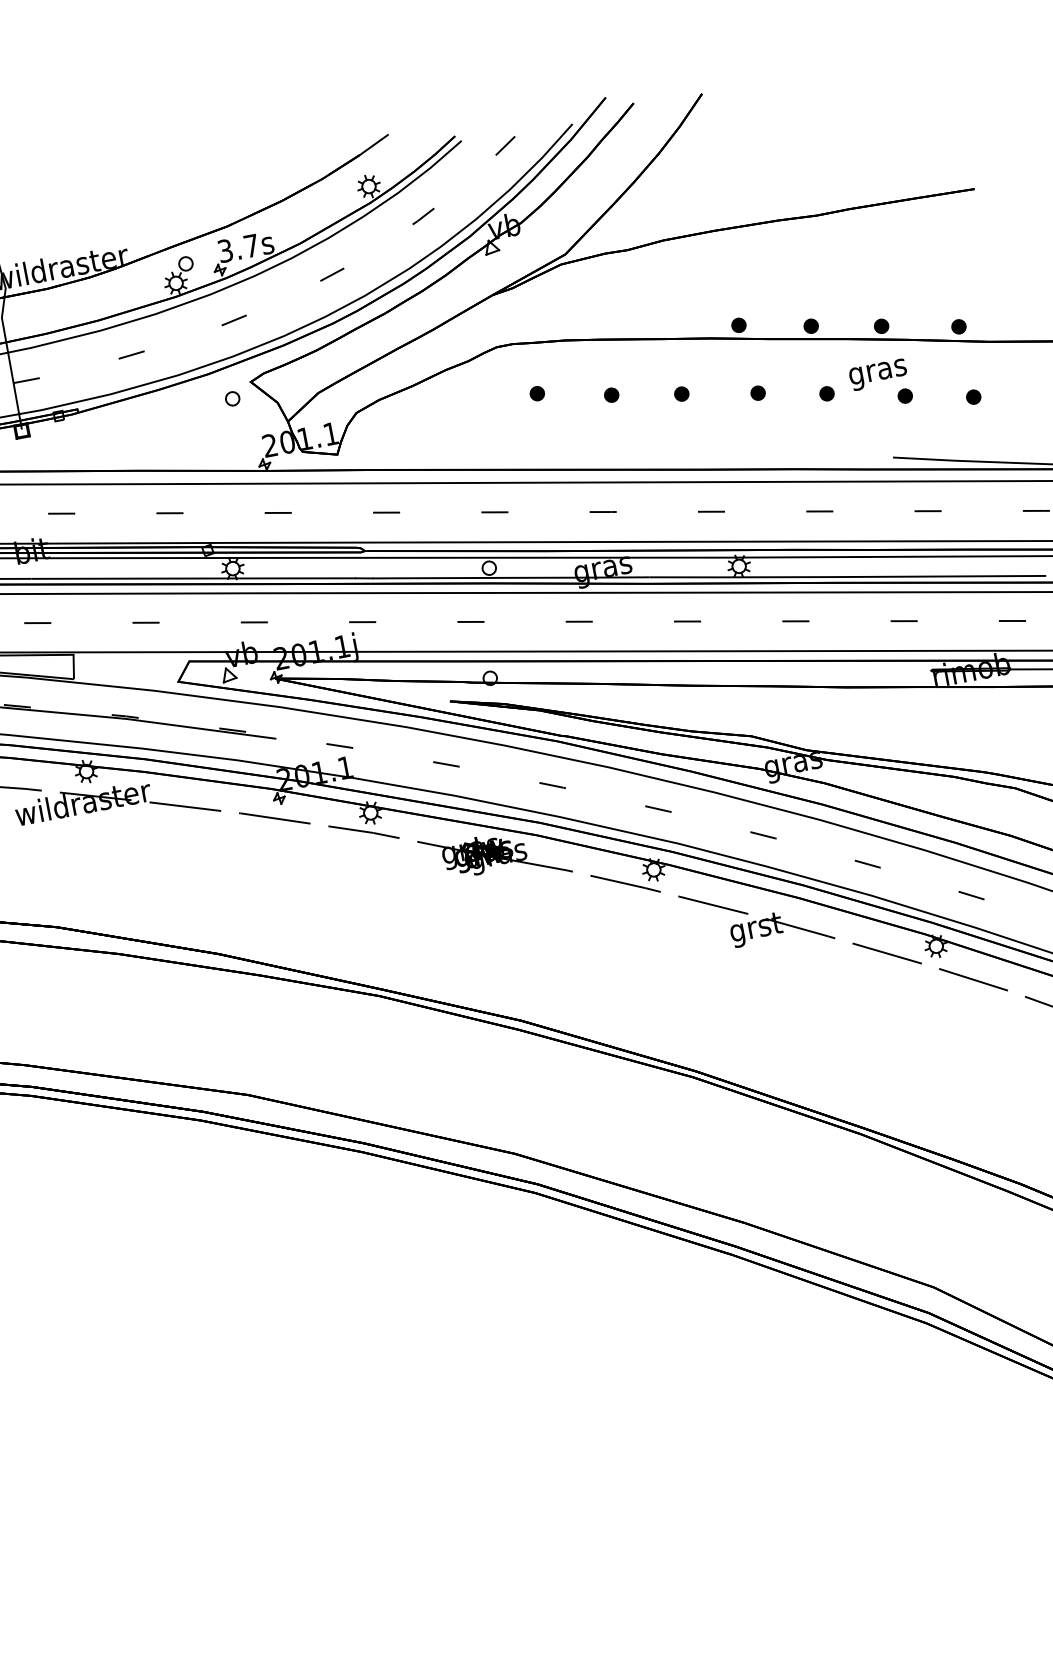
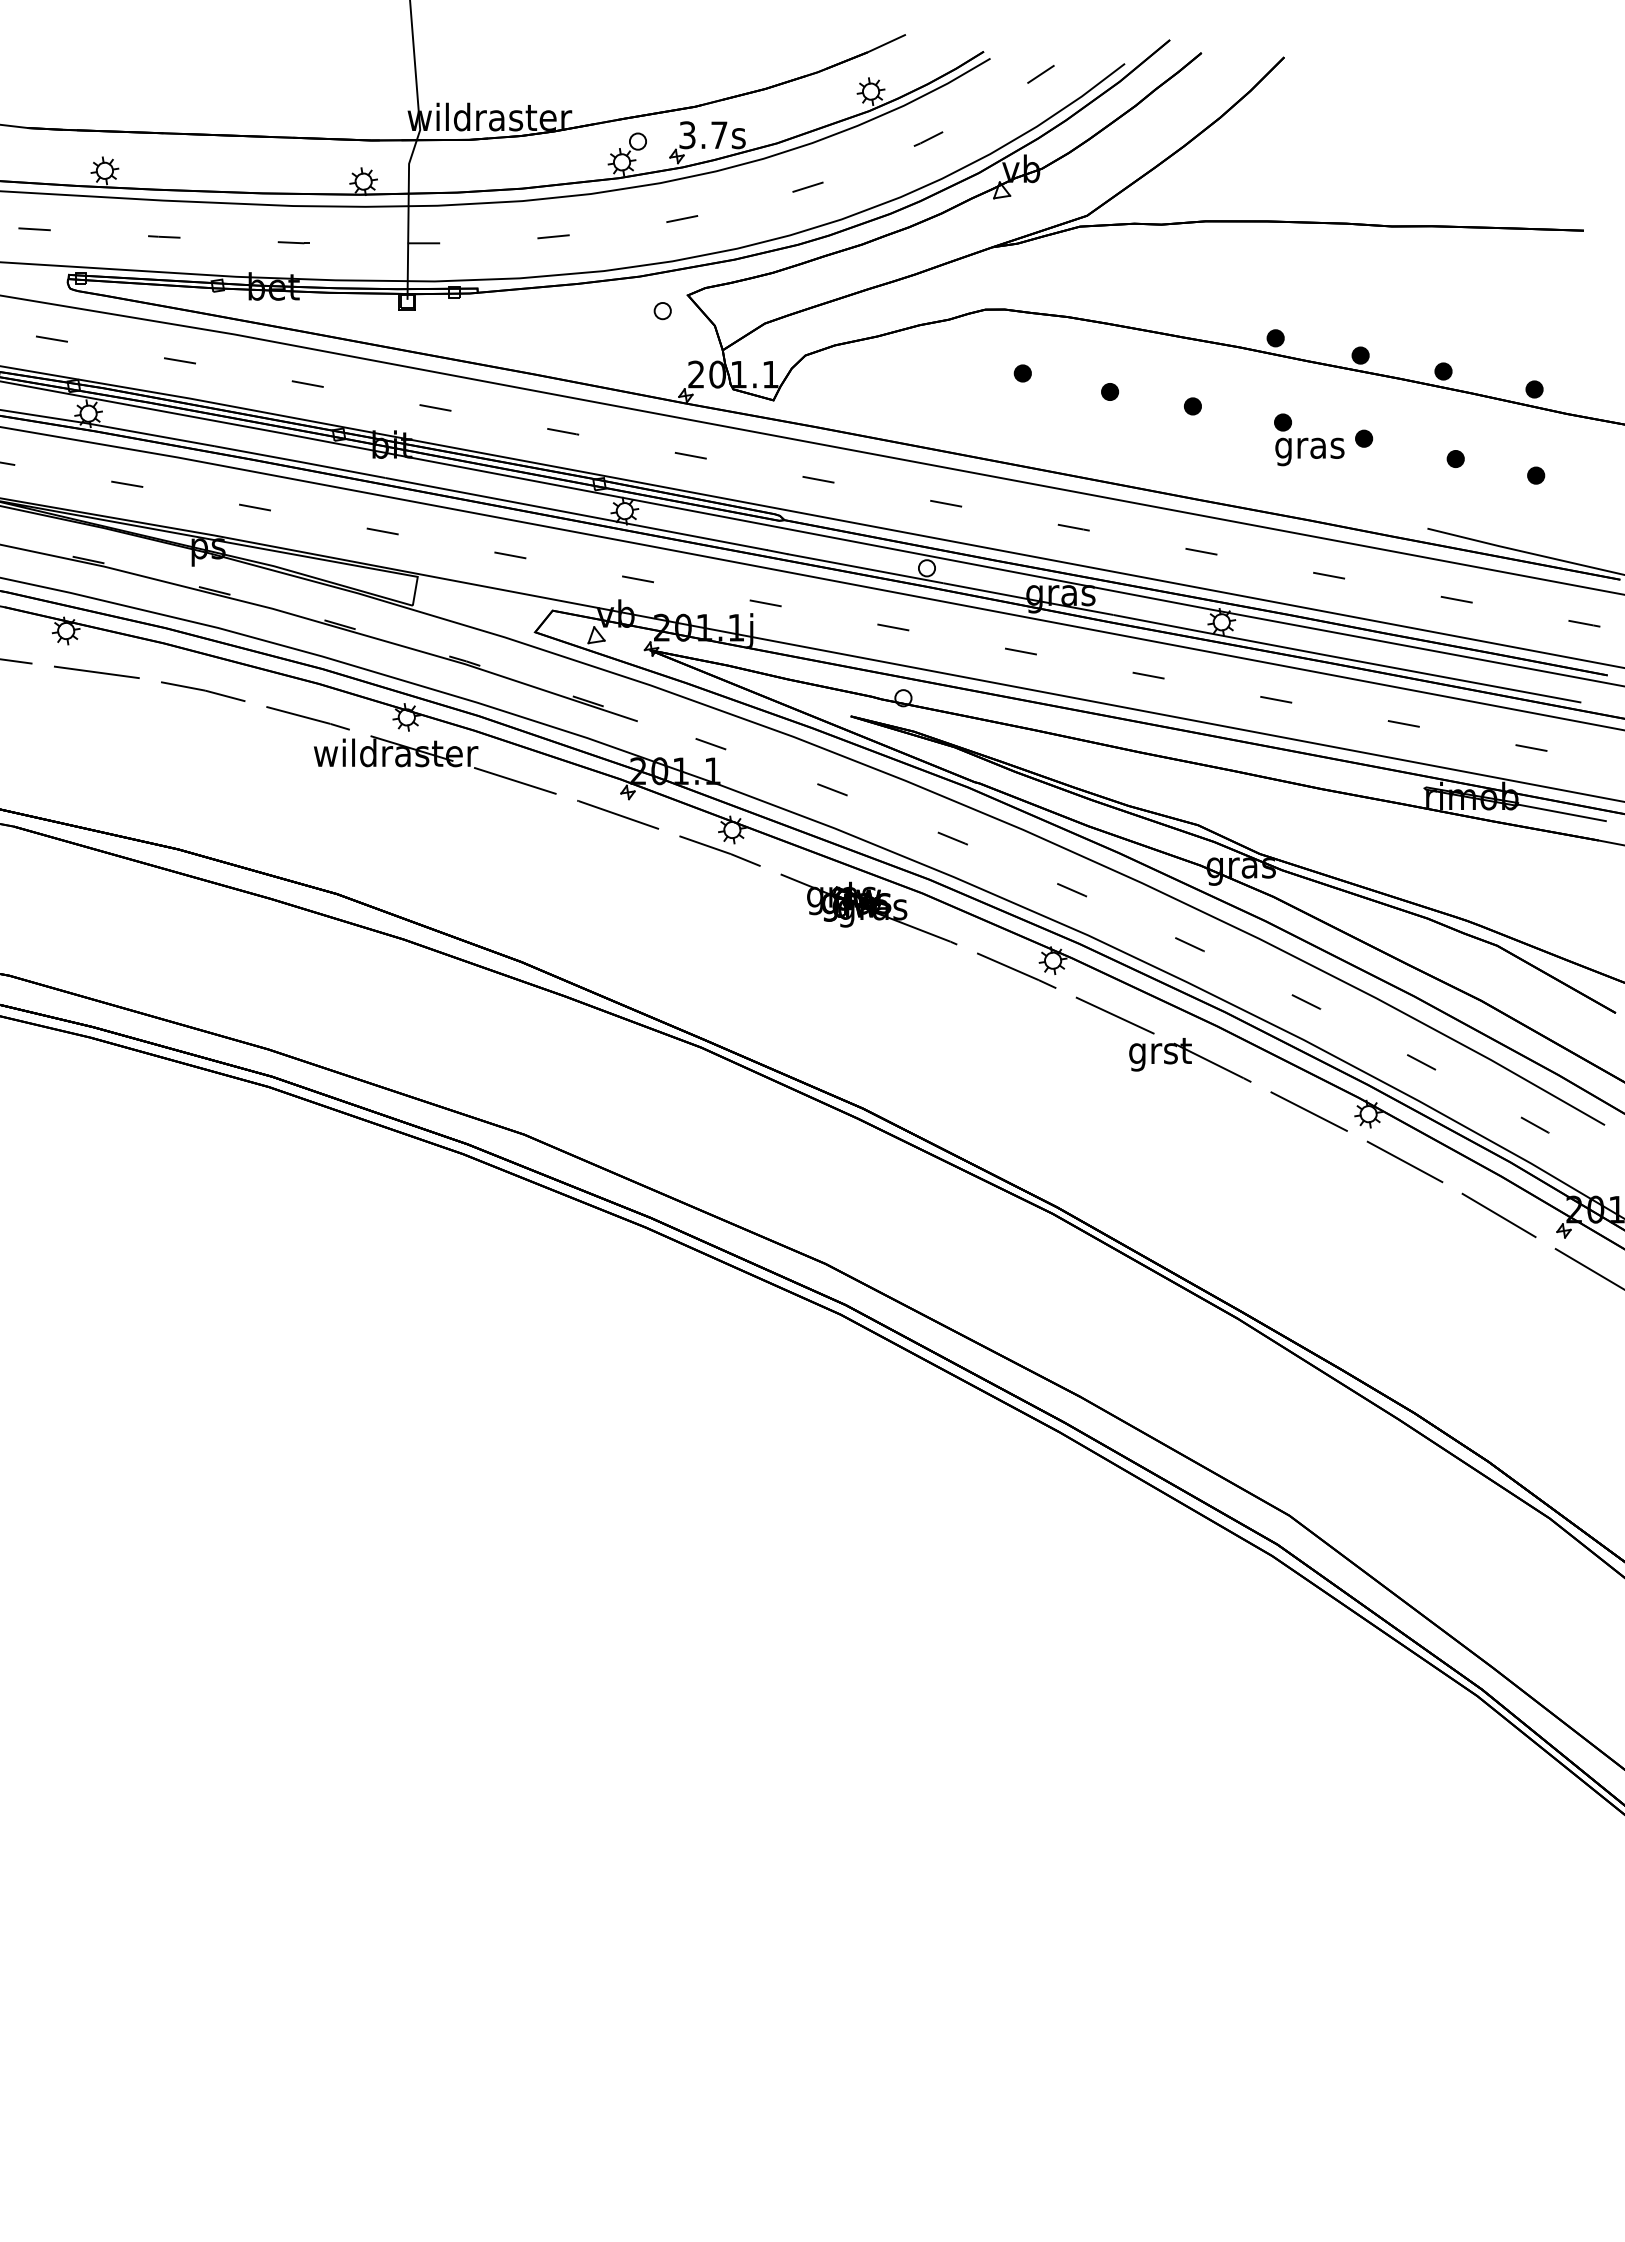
text: (878, 374) -> (1309, 451), moved

